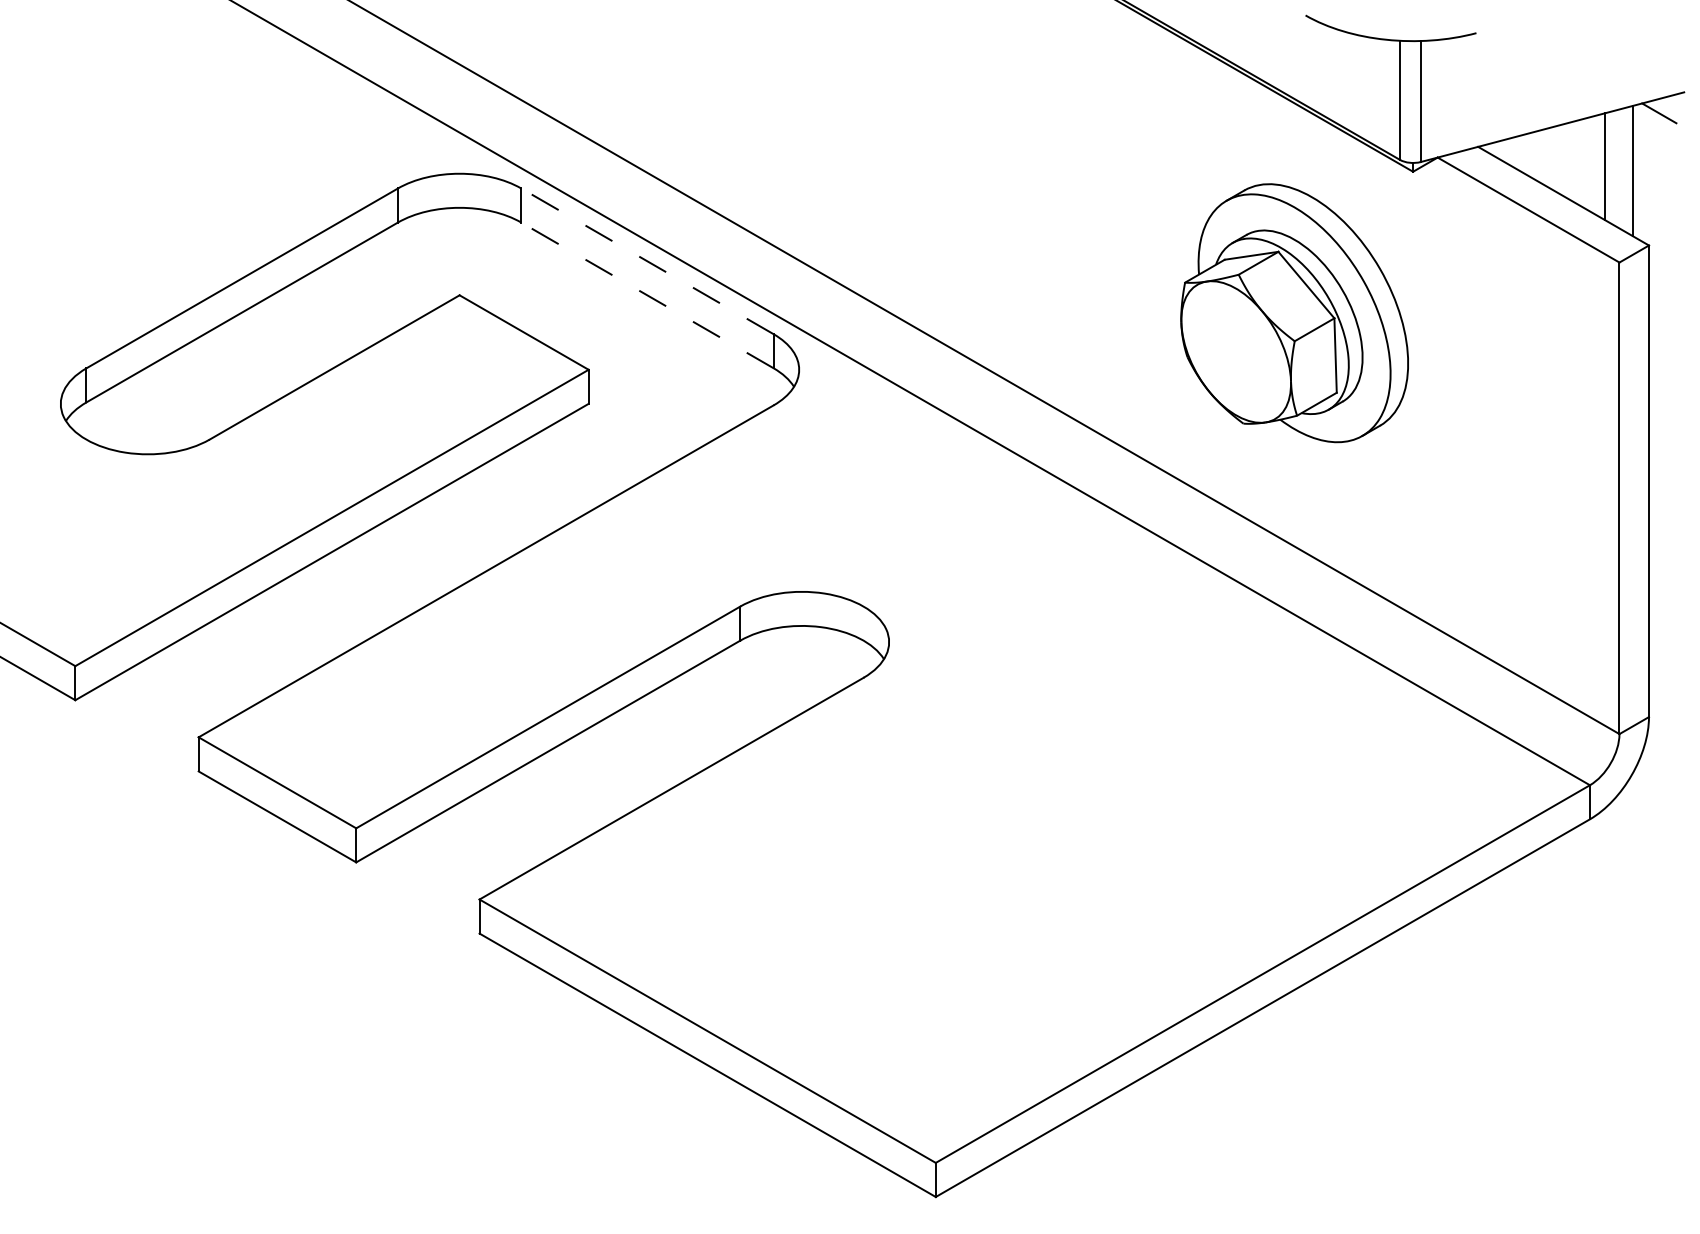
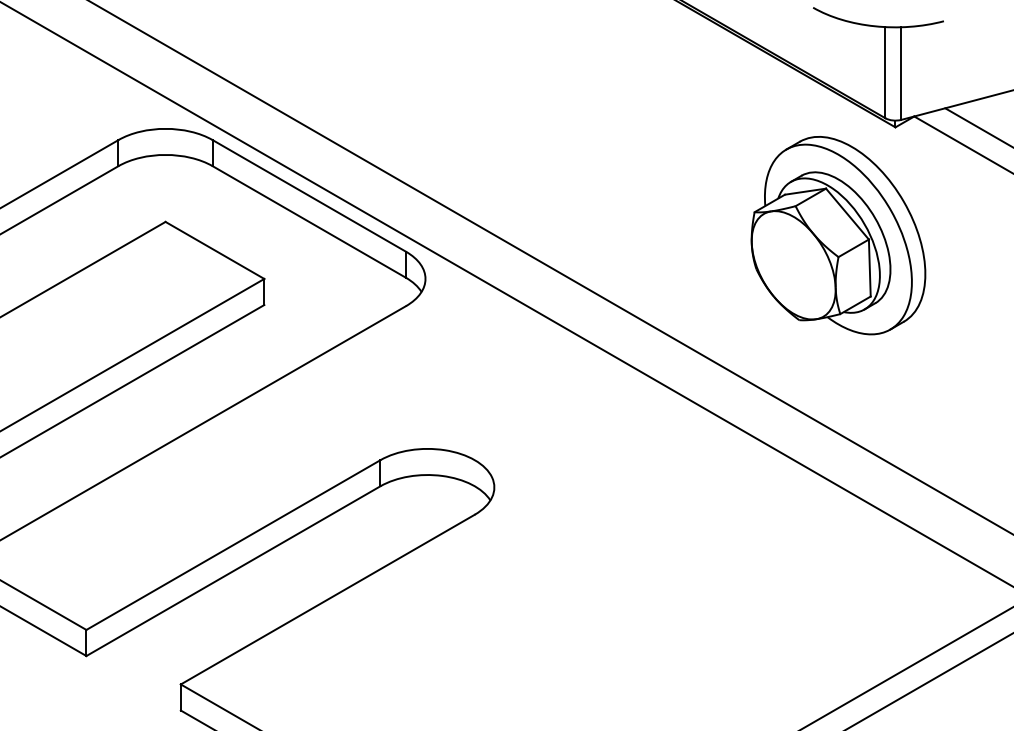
line: (647, 261) -> (309, 196), dashed -> solid
line: (647, 295) -> (309, 222), dashed -> solid
part: (1294, 313) -> (838, 235), moved

